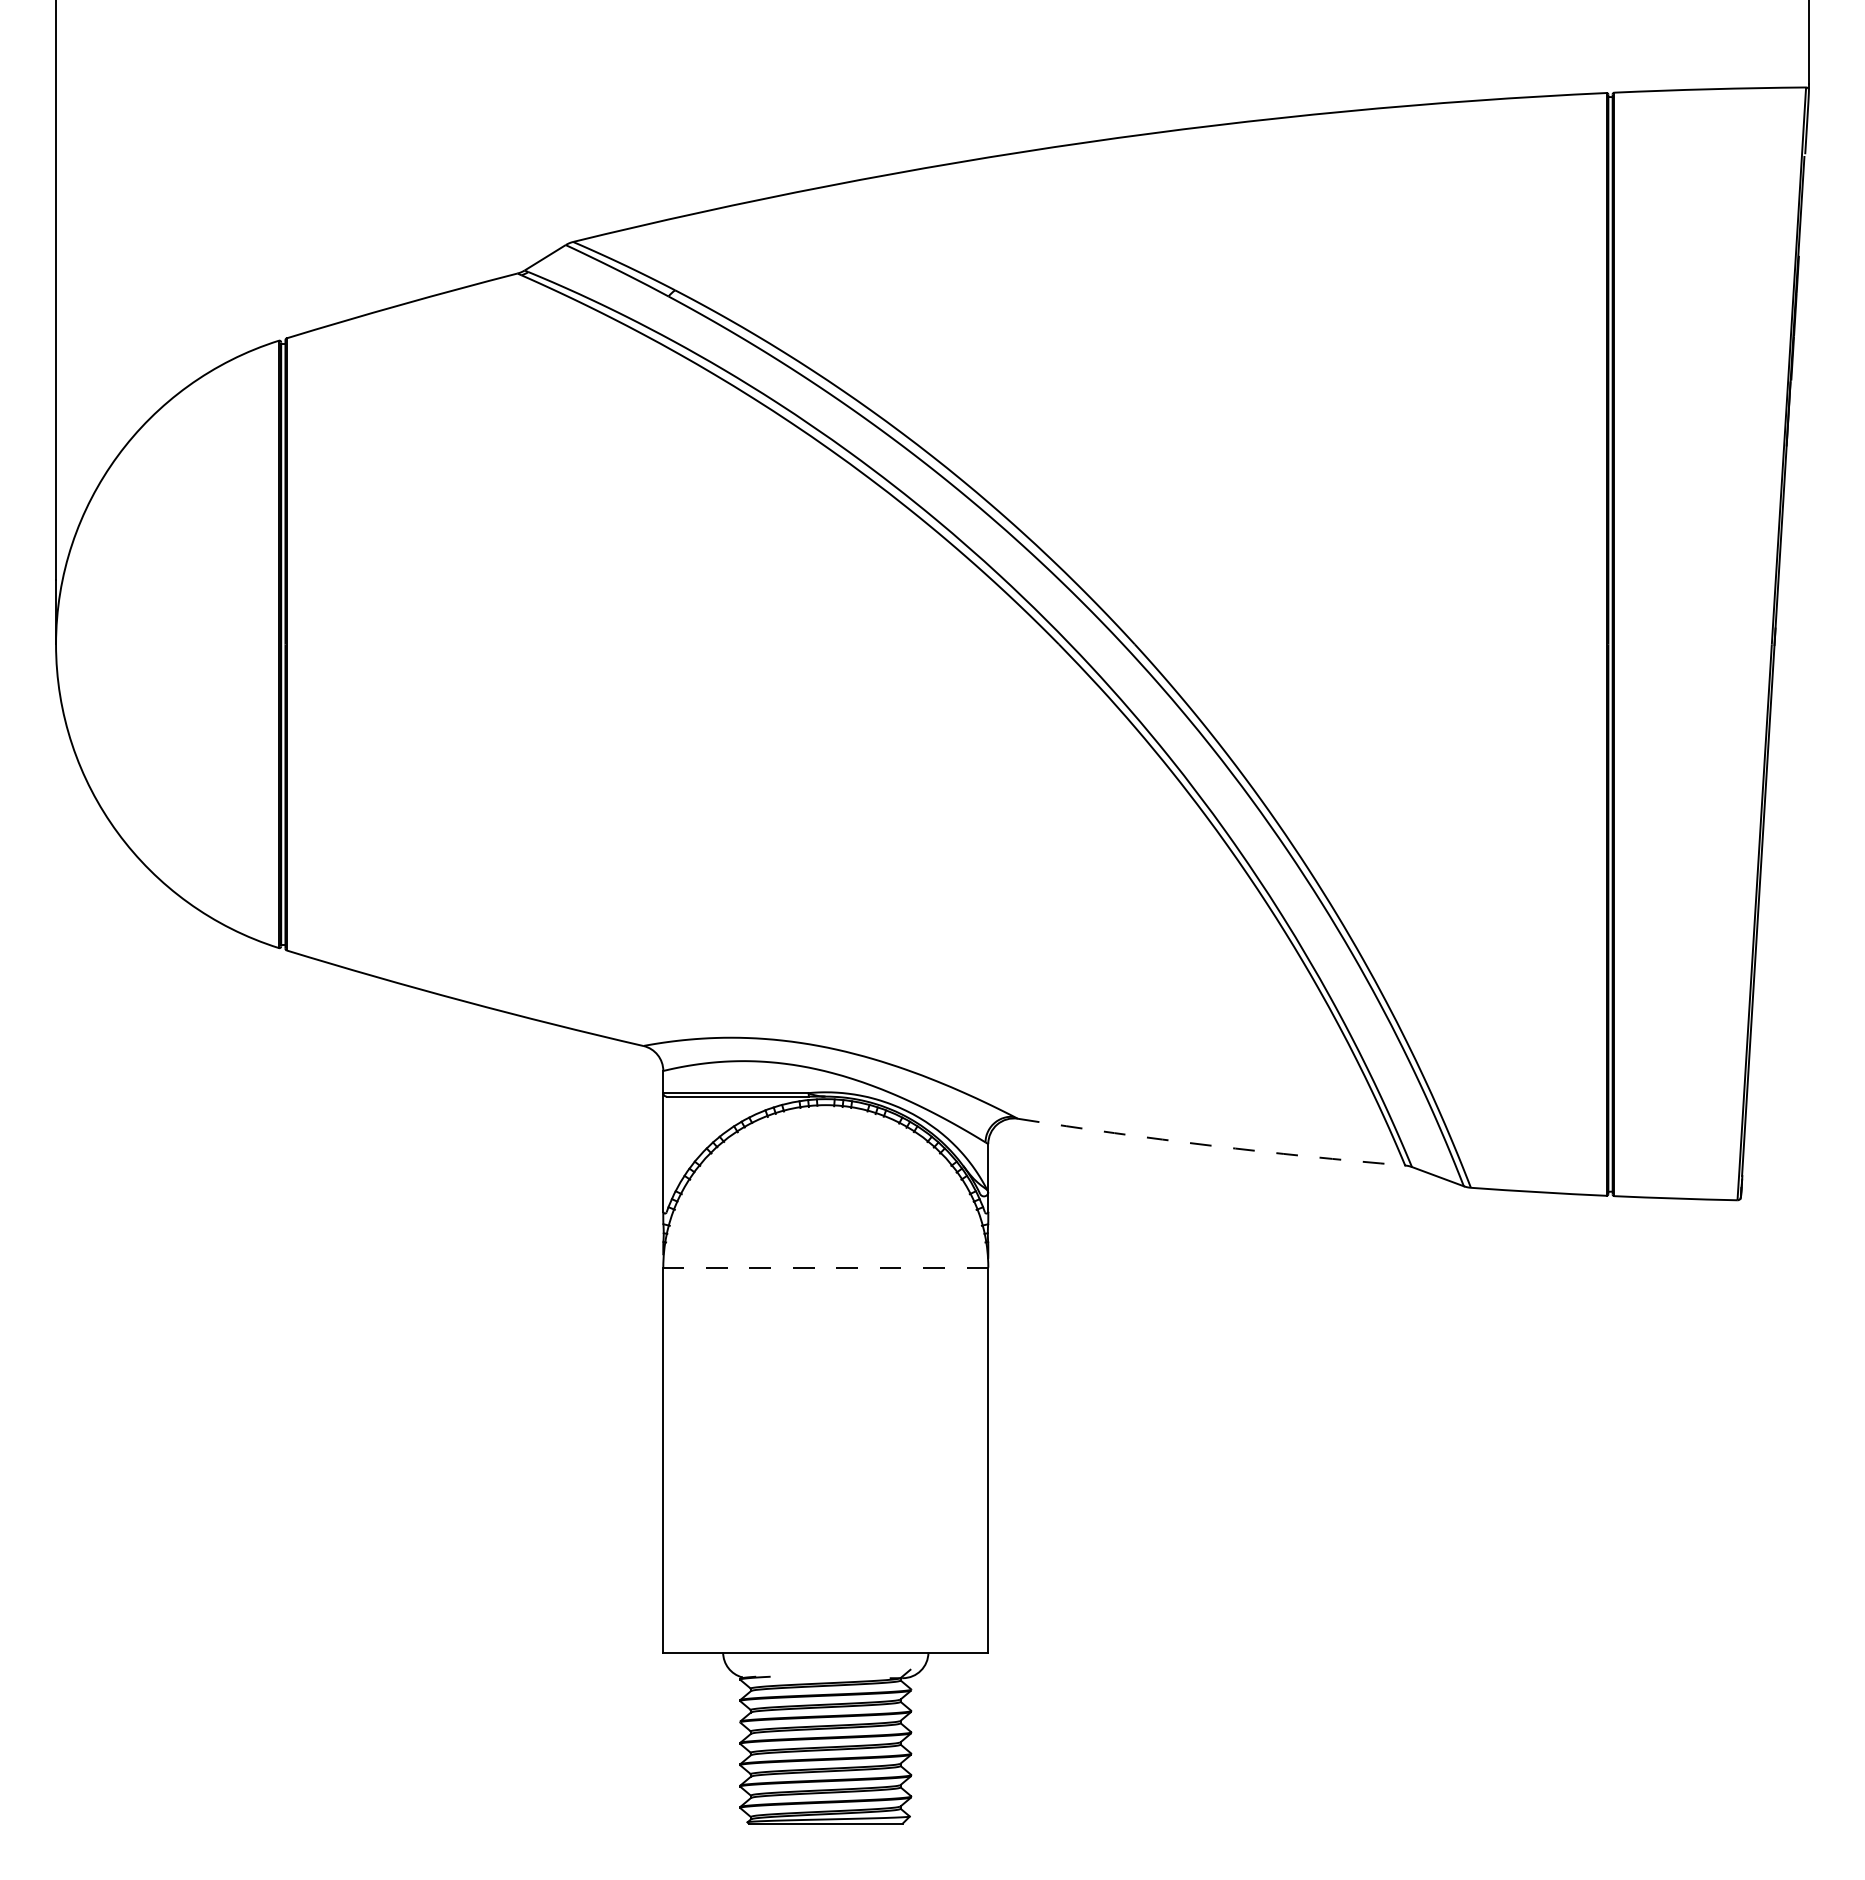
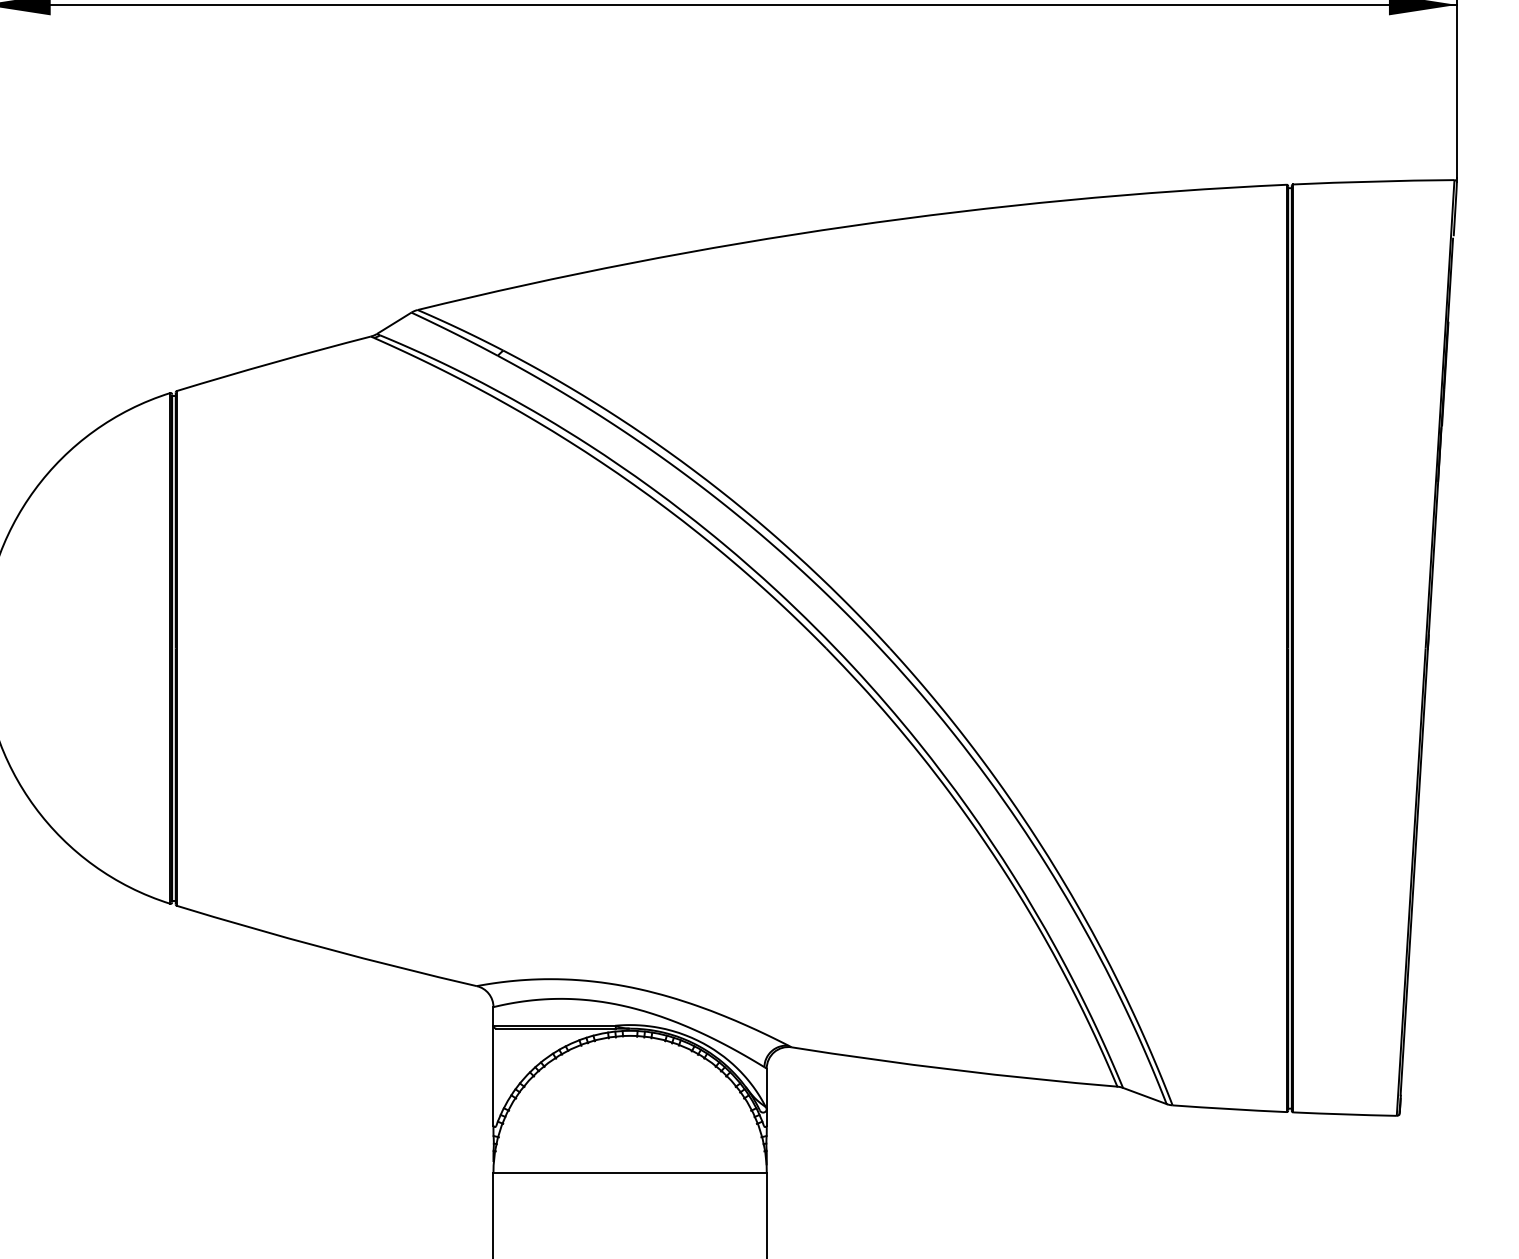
arc: (1211, 1145) -> (954, 1069), dashed -> solid
line: (825, 1267) -> (629, 1172), dashed -> solid

